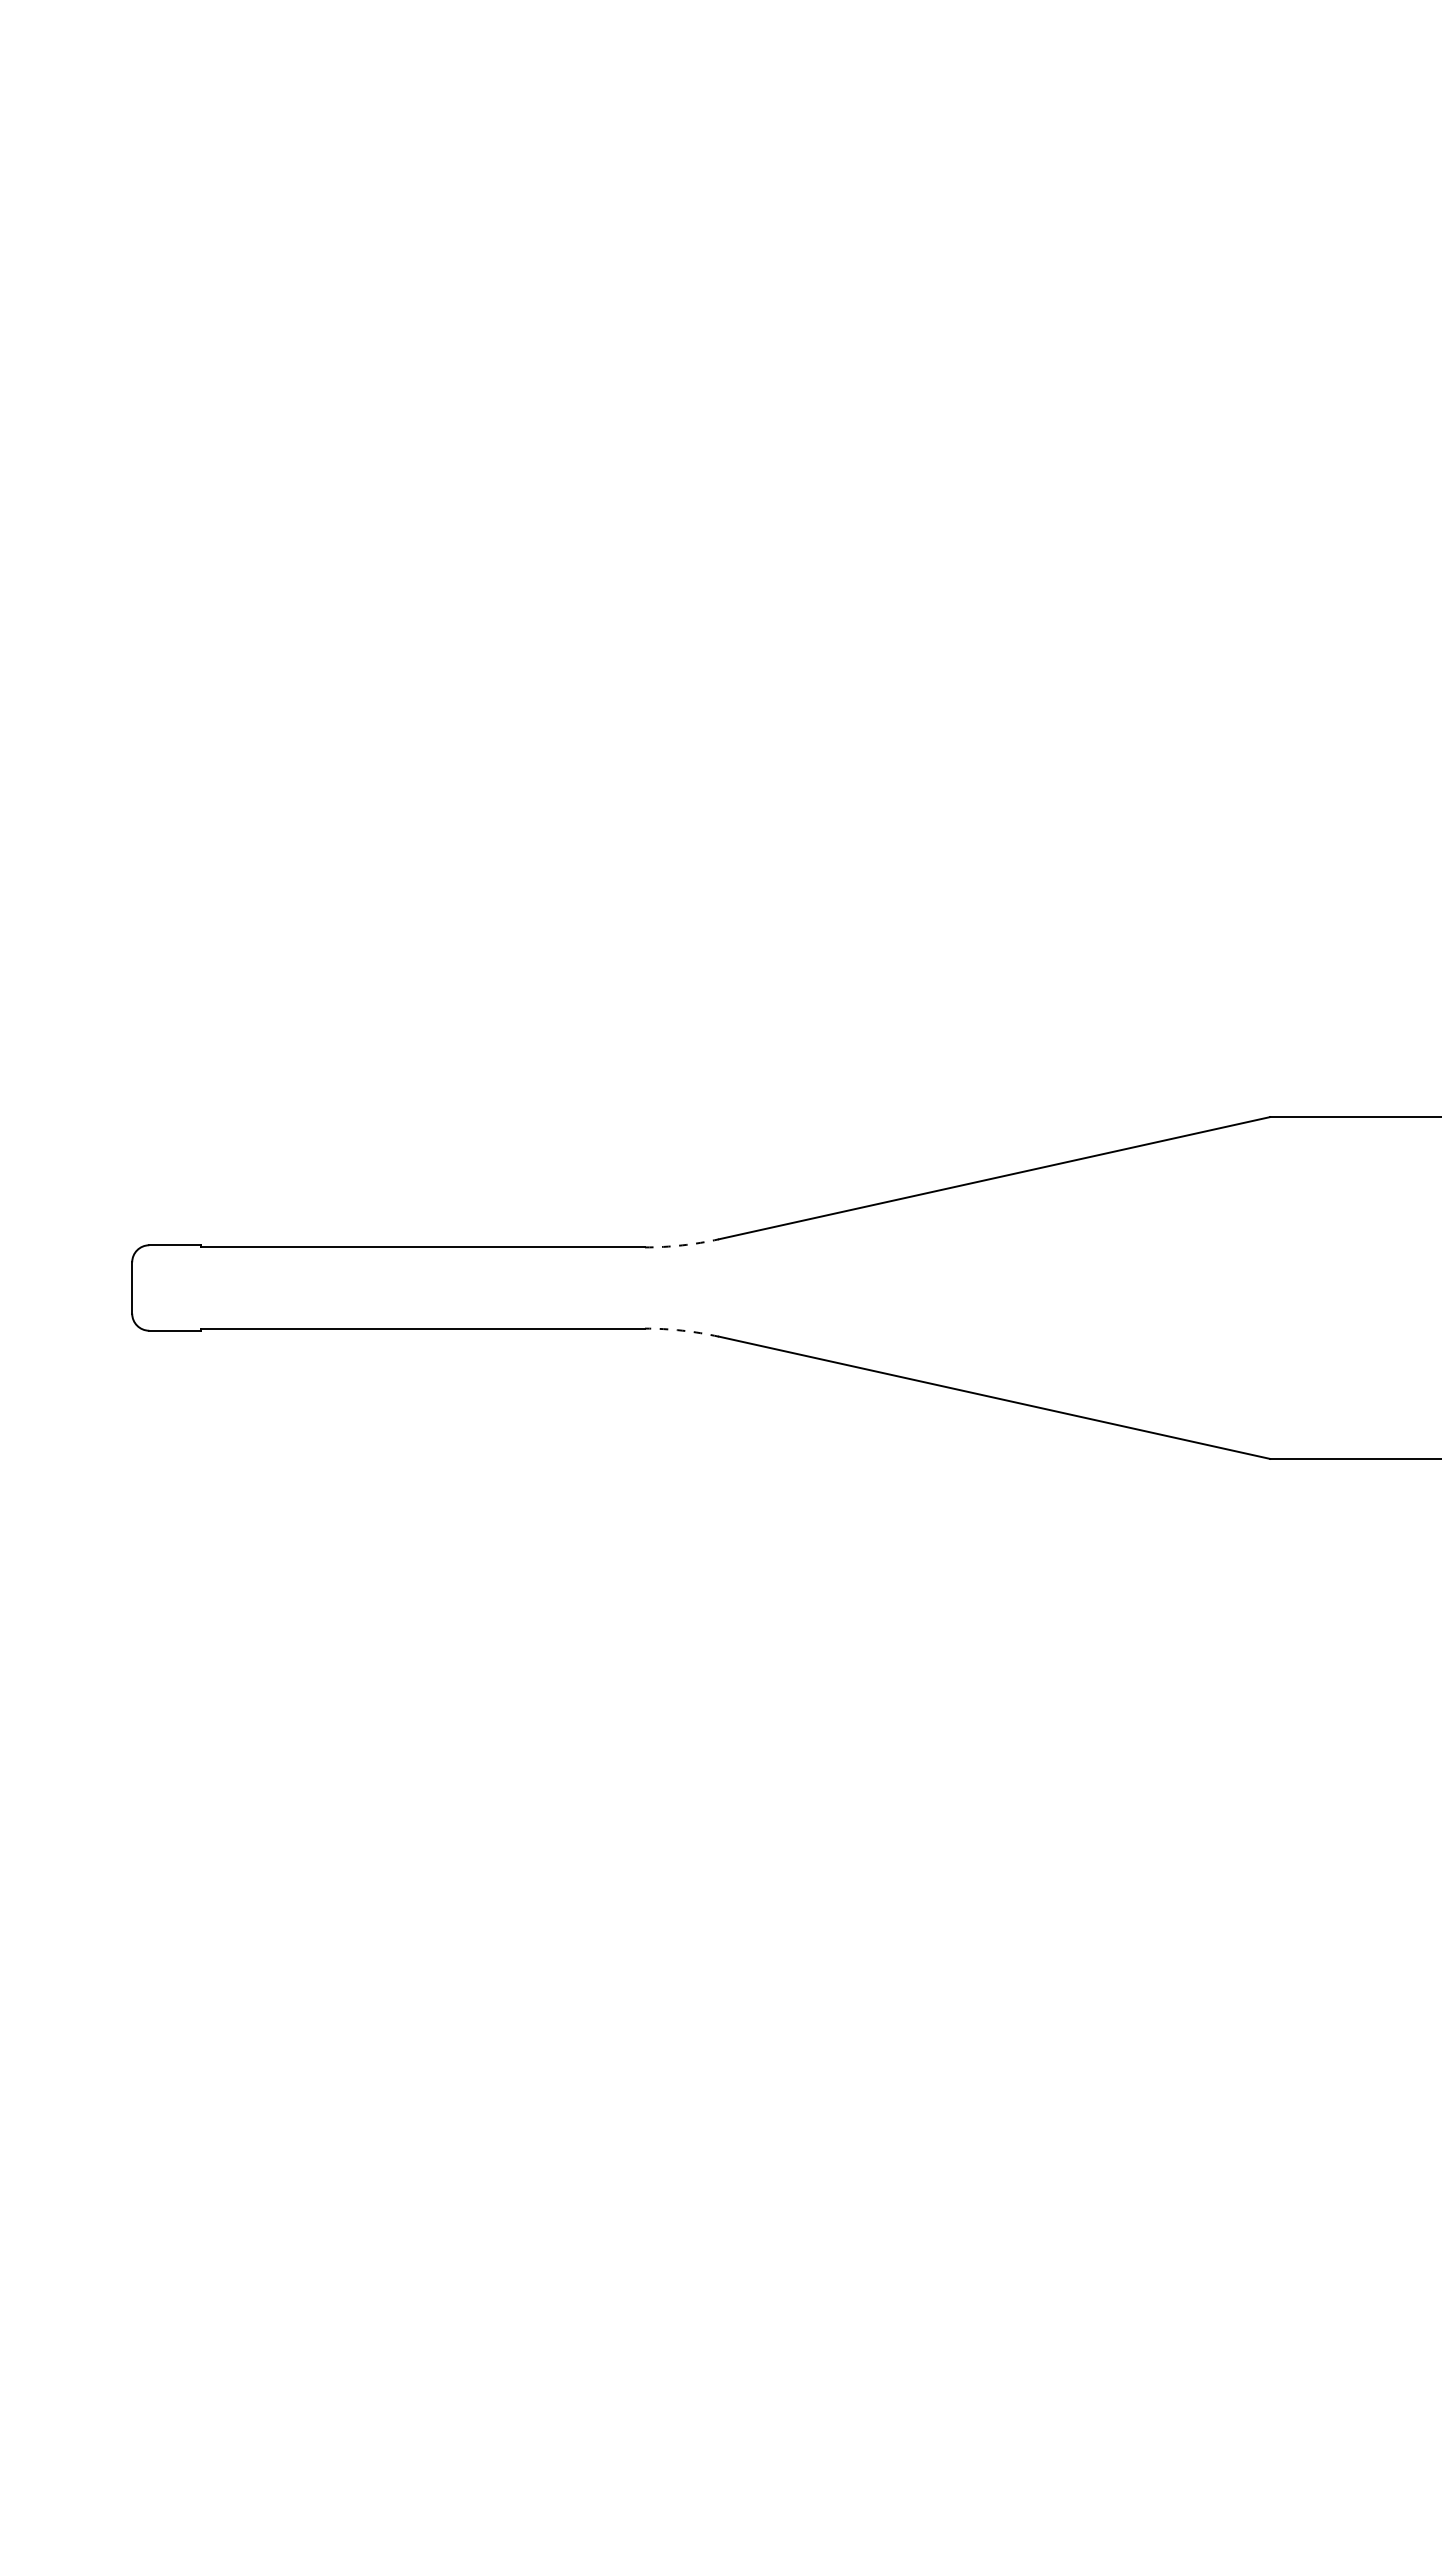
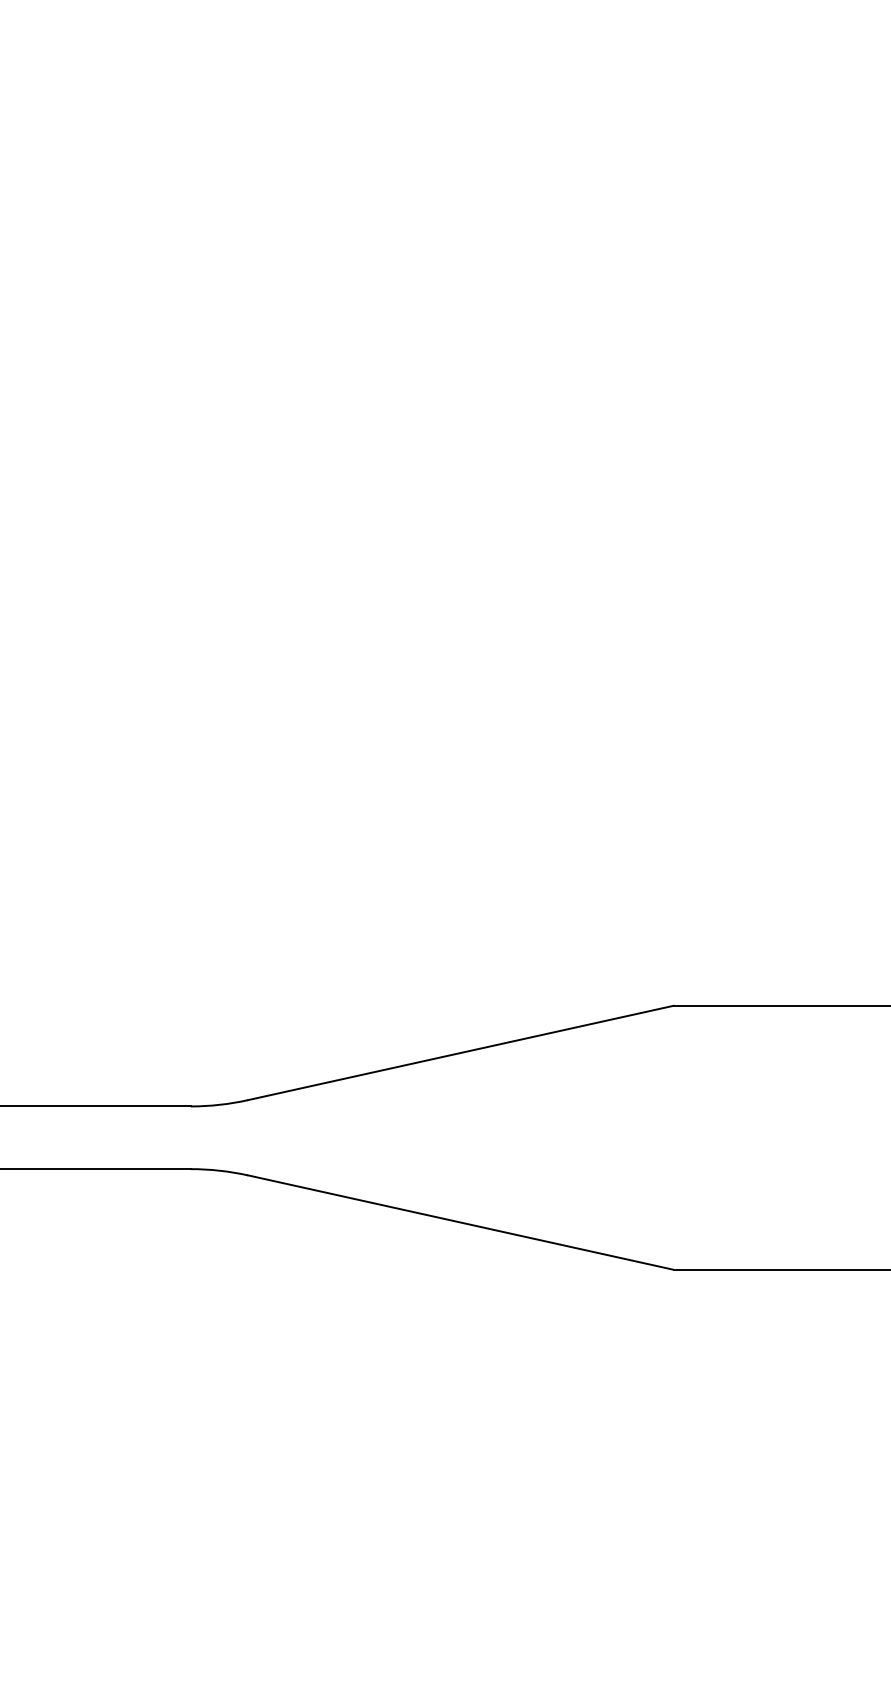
arc: (682, 1245) -> (219, 1104), dashed -> solid
arc: (682, 1330) -> (219, 1170), dashed -> solid

